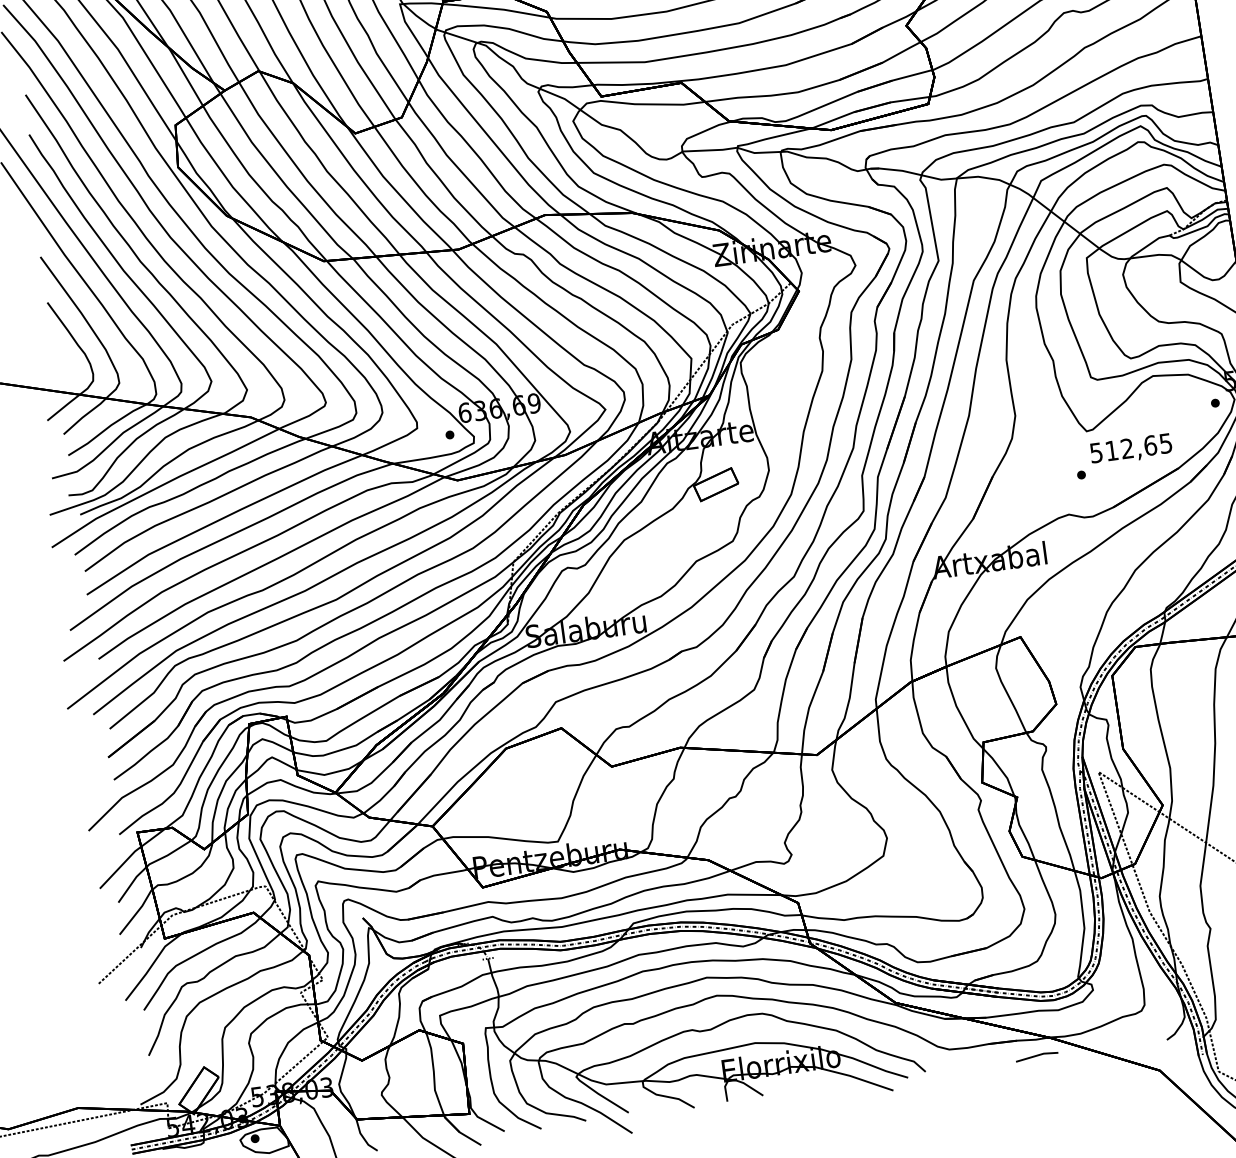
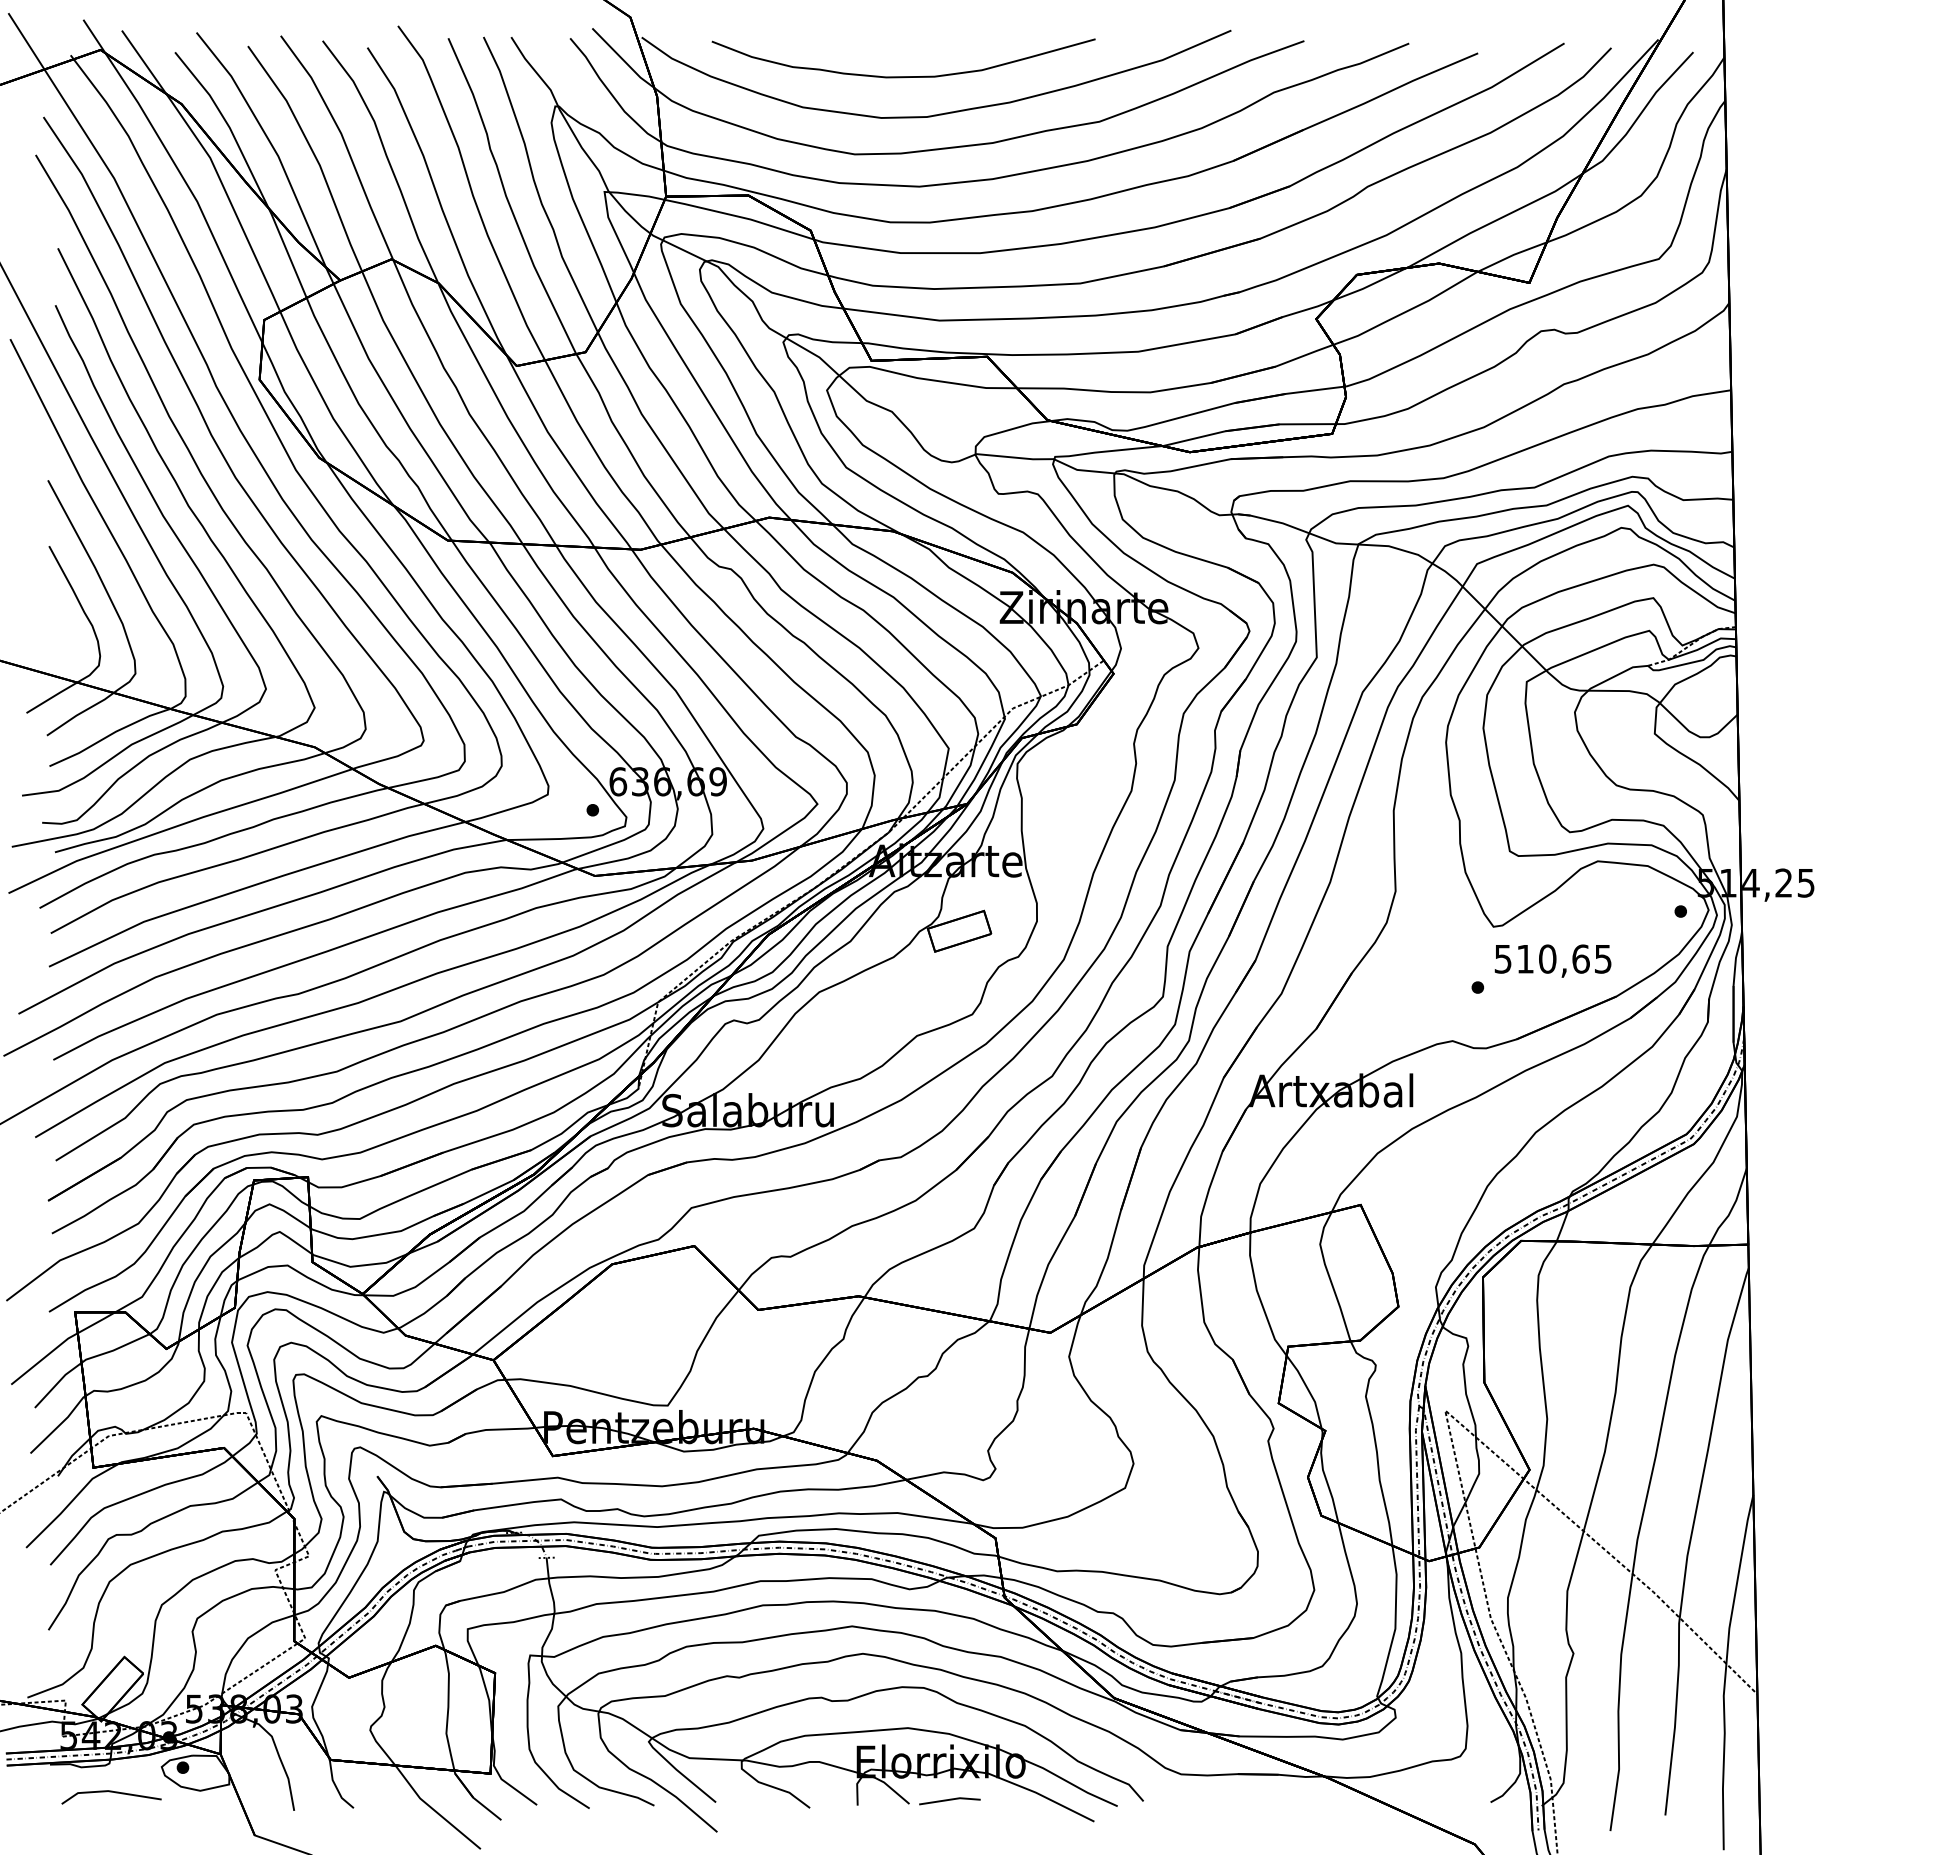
text: (1127, 448) -> (1547, 958), 512,65 -> 510,65
line: (1036, 1056) -> (949, 1800), moved

